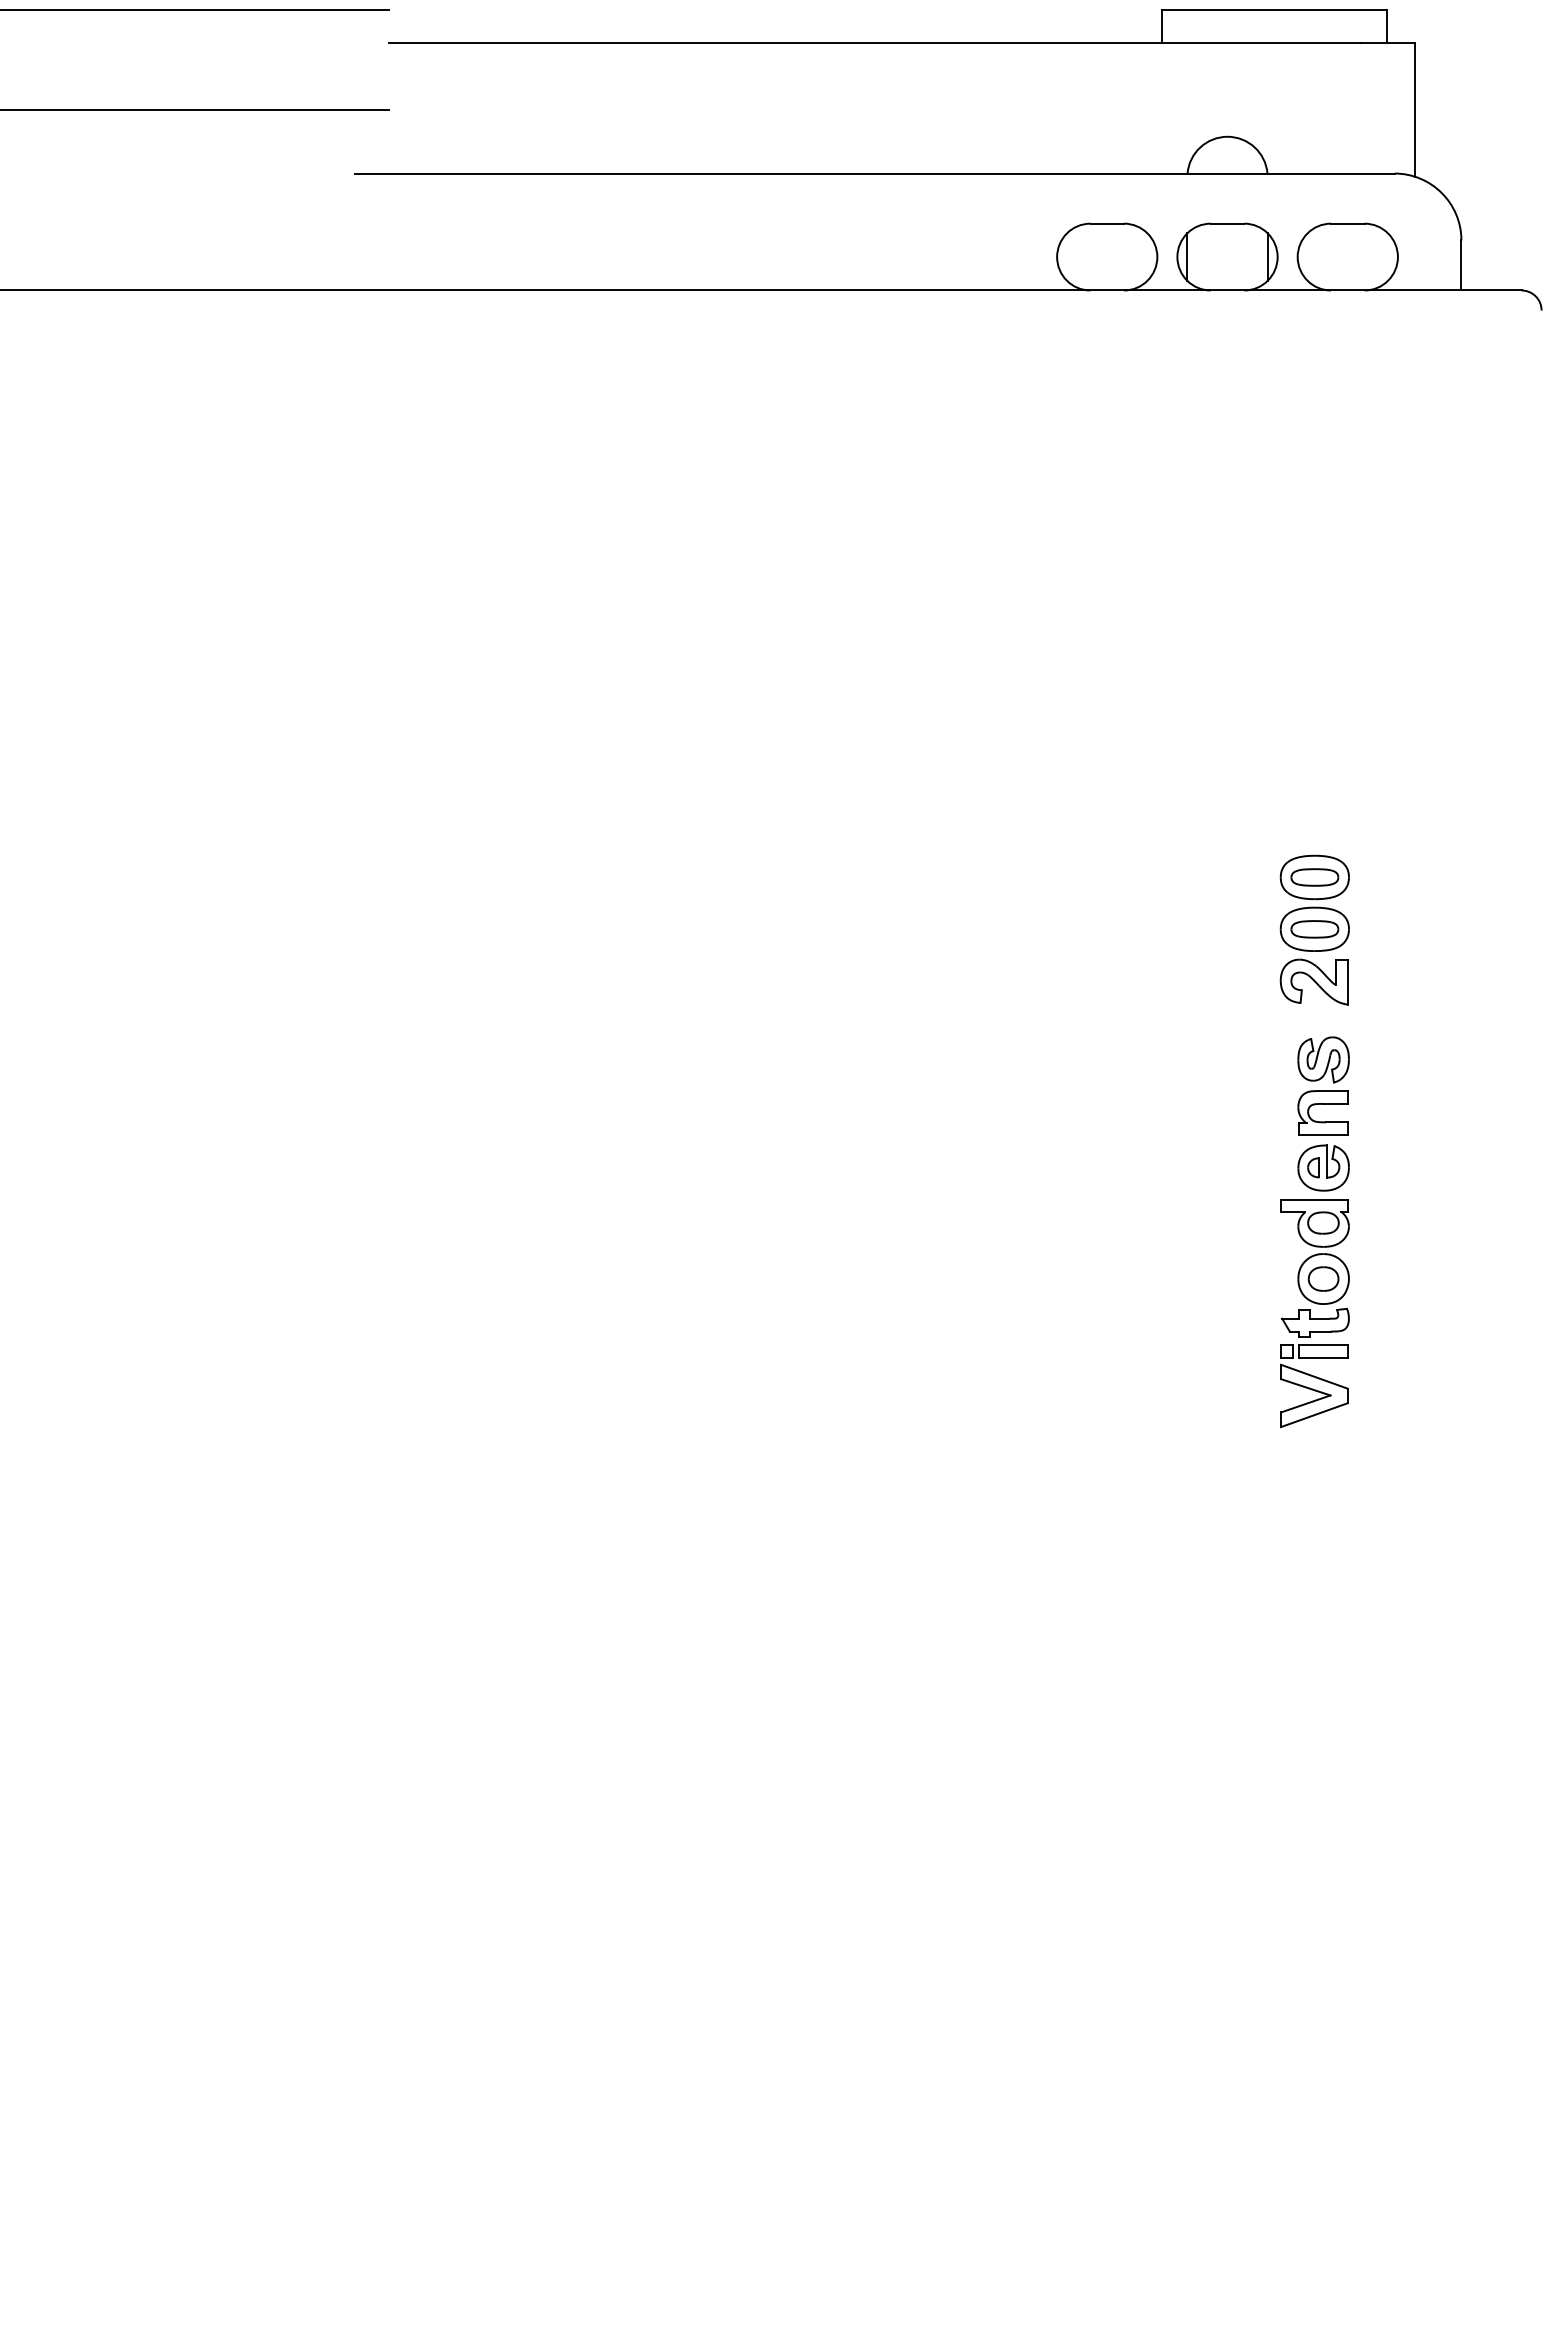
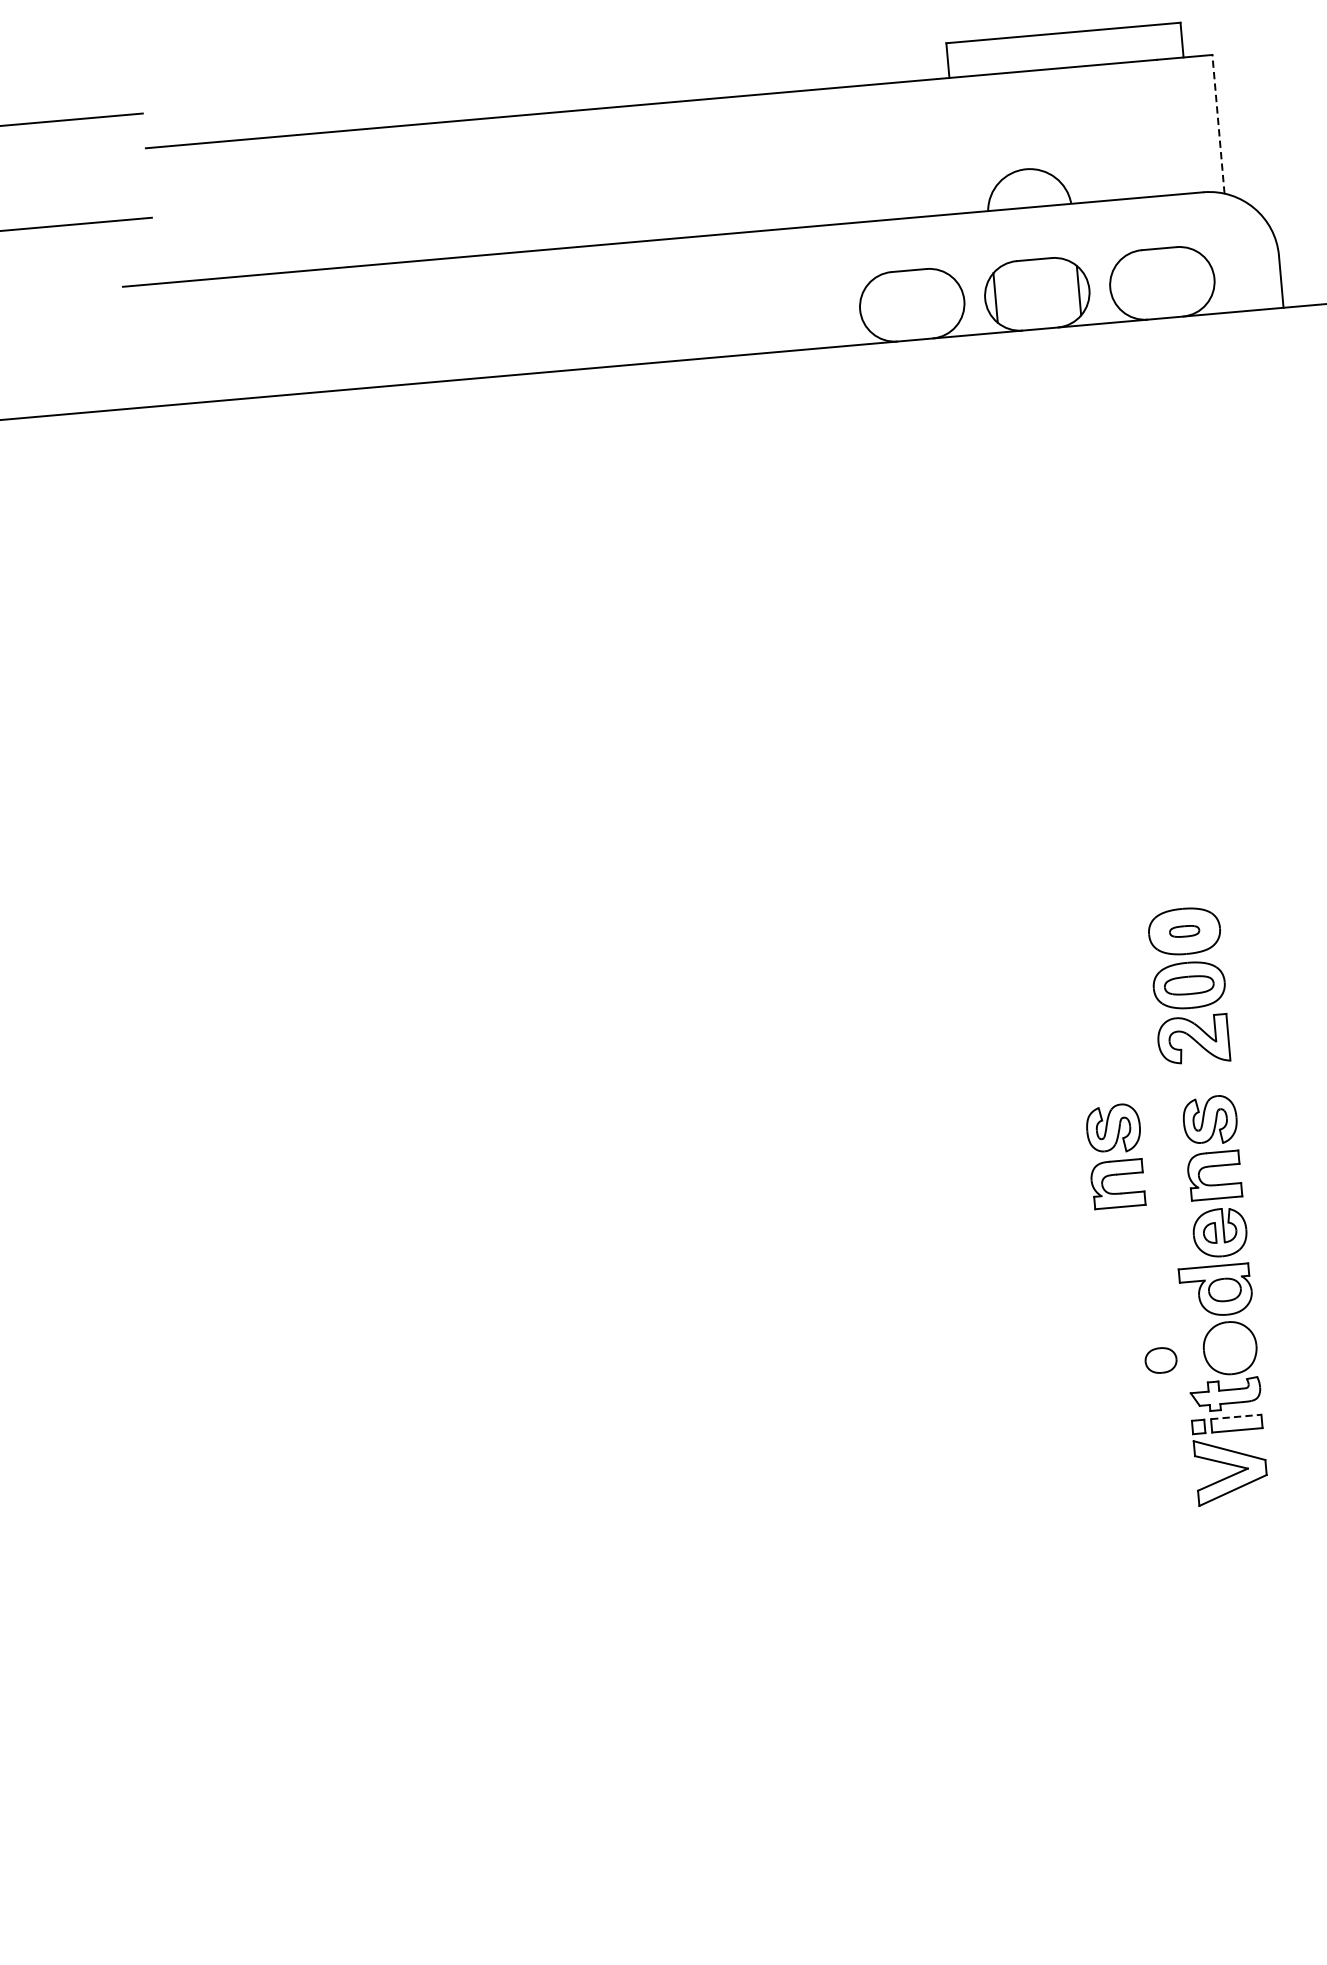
line: (1414, 109) -> (1218, 123), solid -> dashed
part: (1314, 877) -> (1184, 931), size x0.6
part: (1230, 1085) -> (1115, 1155), added
part: (1323, 1278) -> (1160, 1359), moved
line: (1324, 1345) -> (1237, 1417), solid -> dashed

